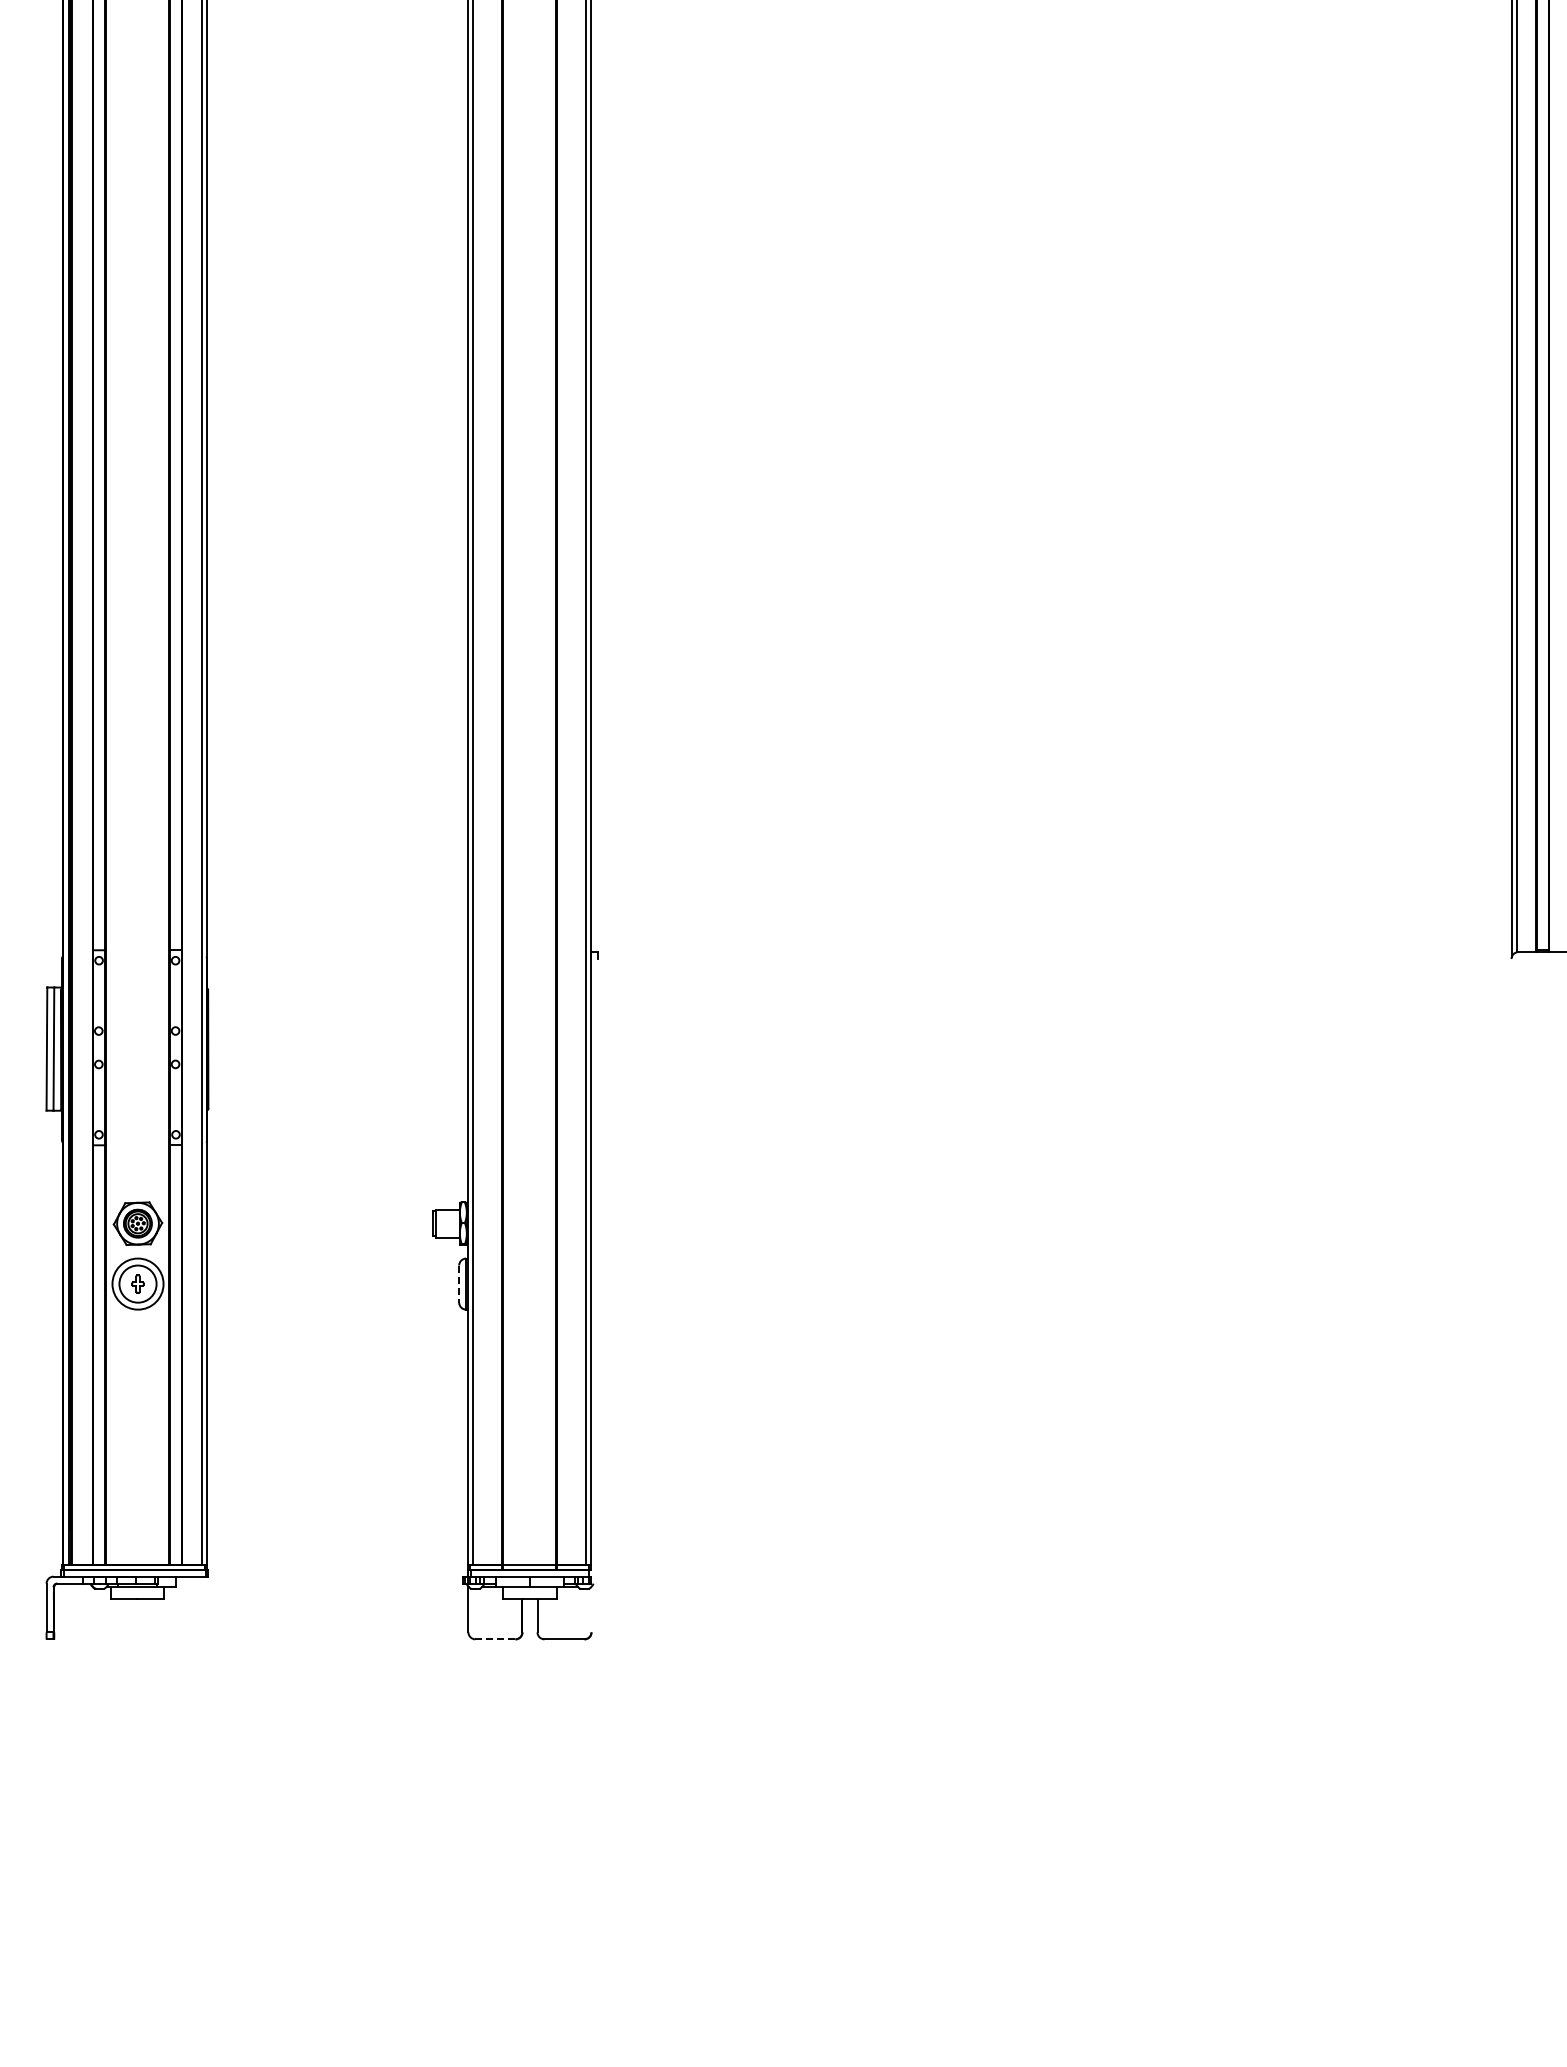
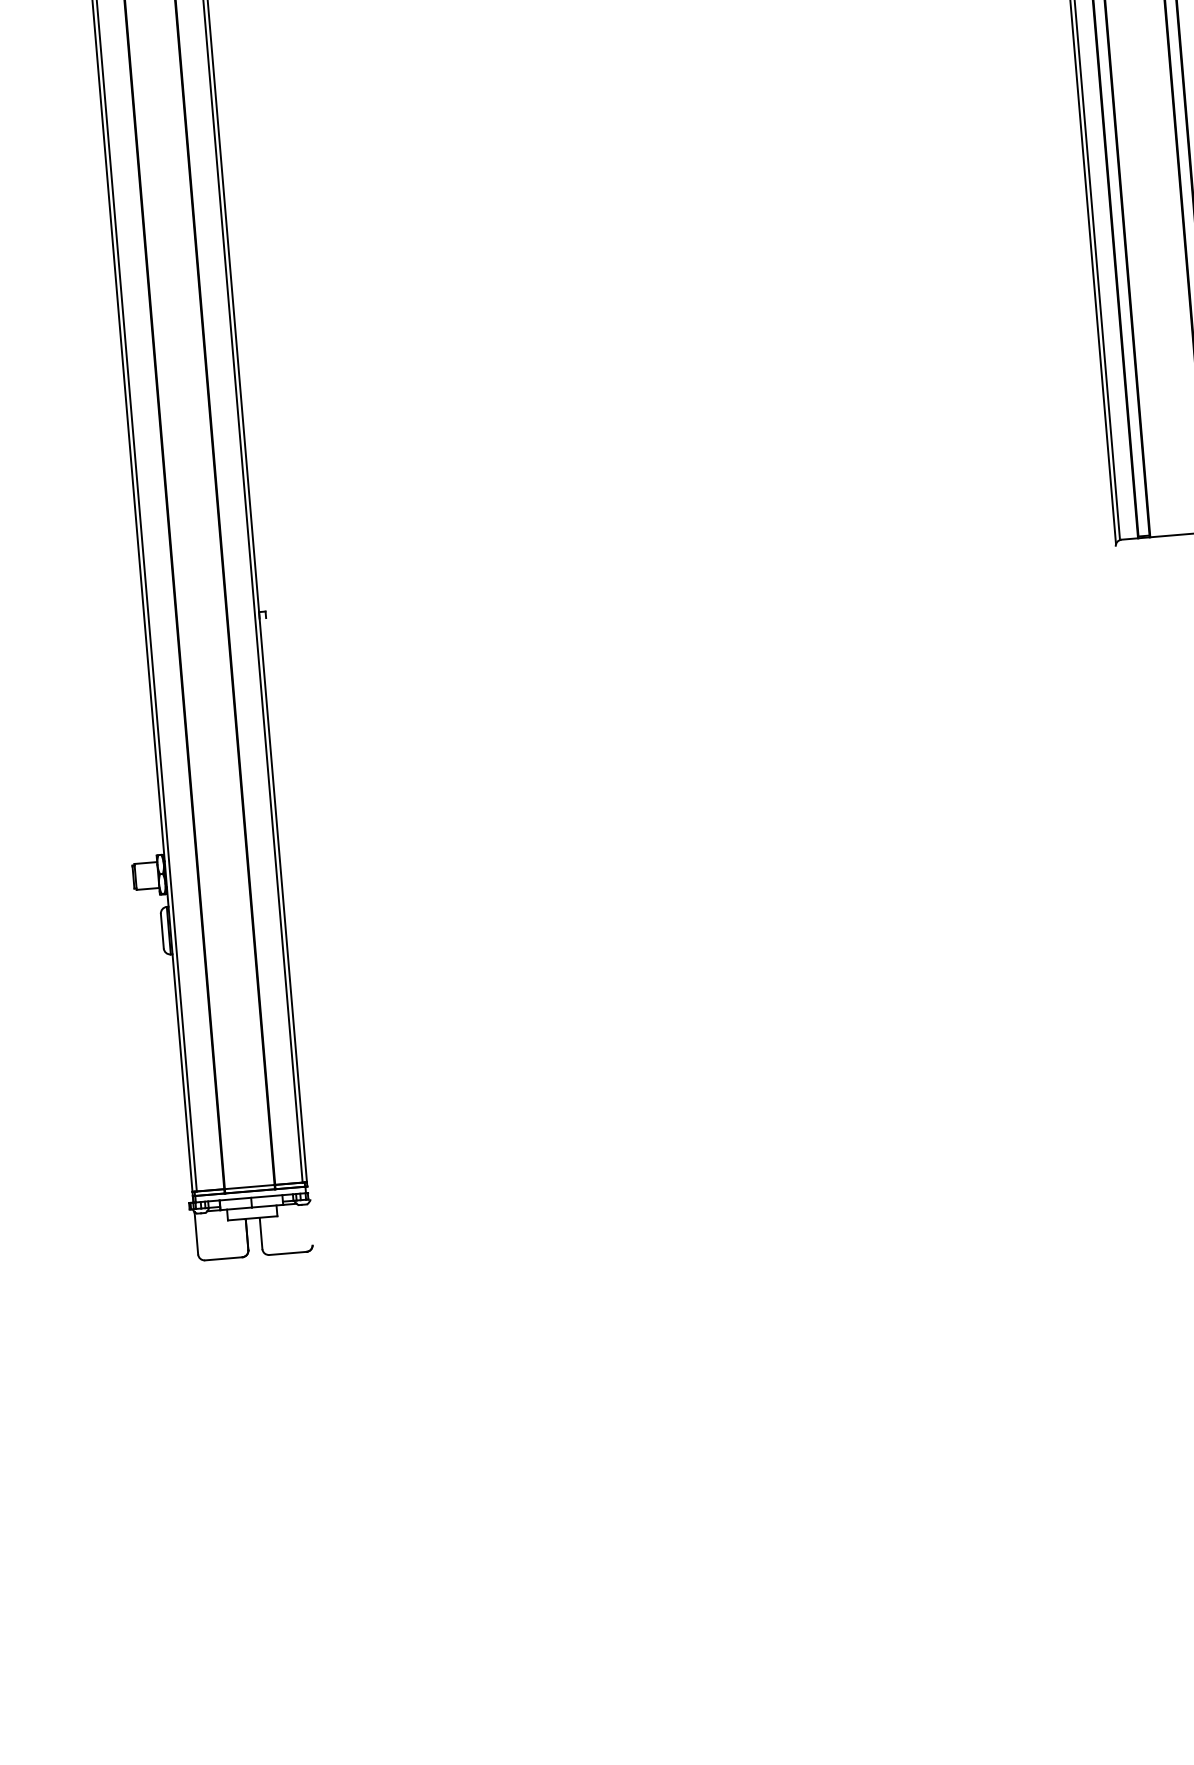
line: (459, 1284) -> (162, 931), dashed -> solid
line: (494, 1639) -> (222, 1259), dashed -> solid

